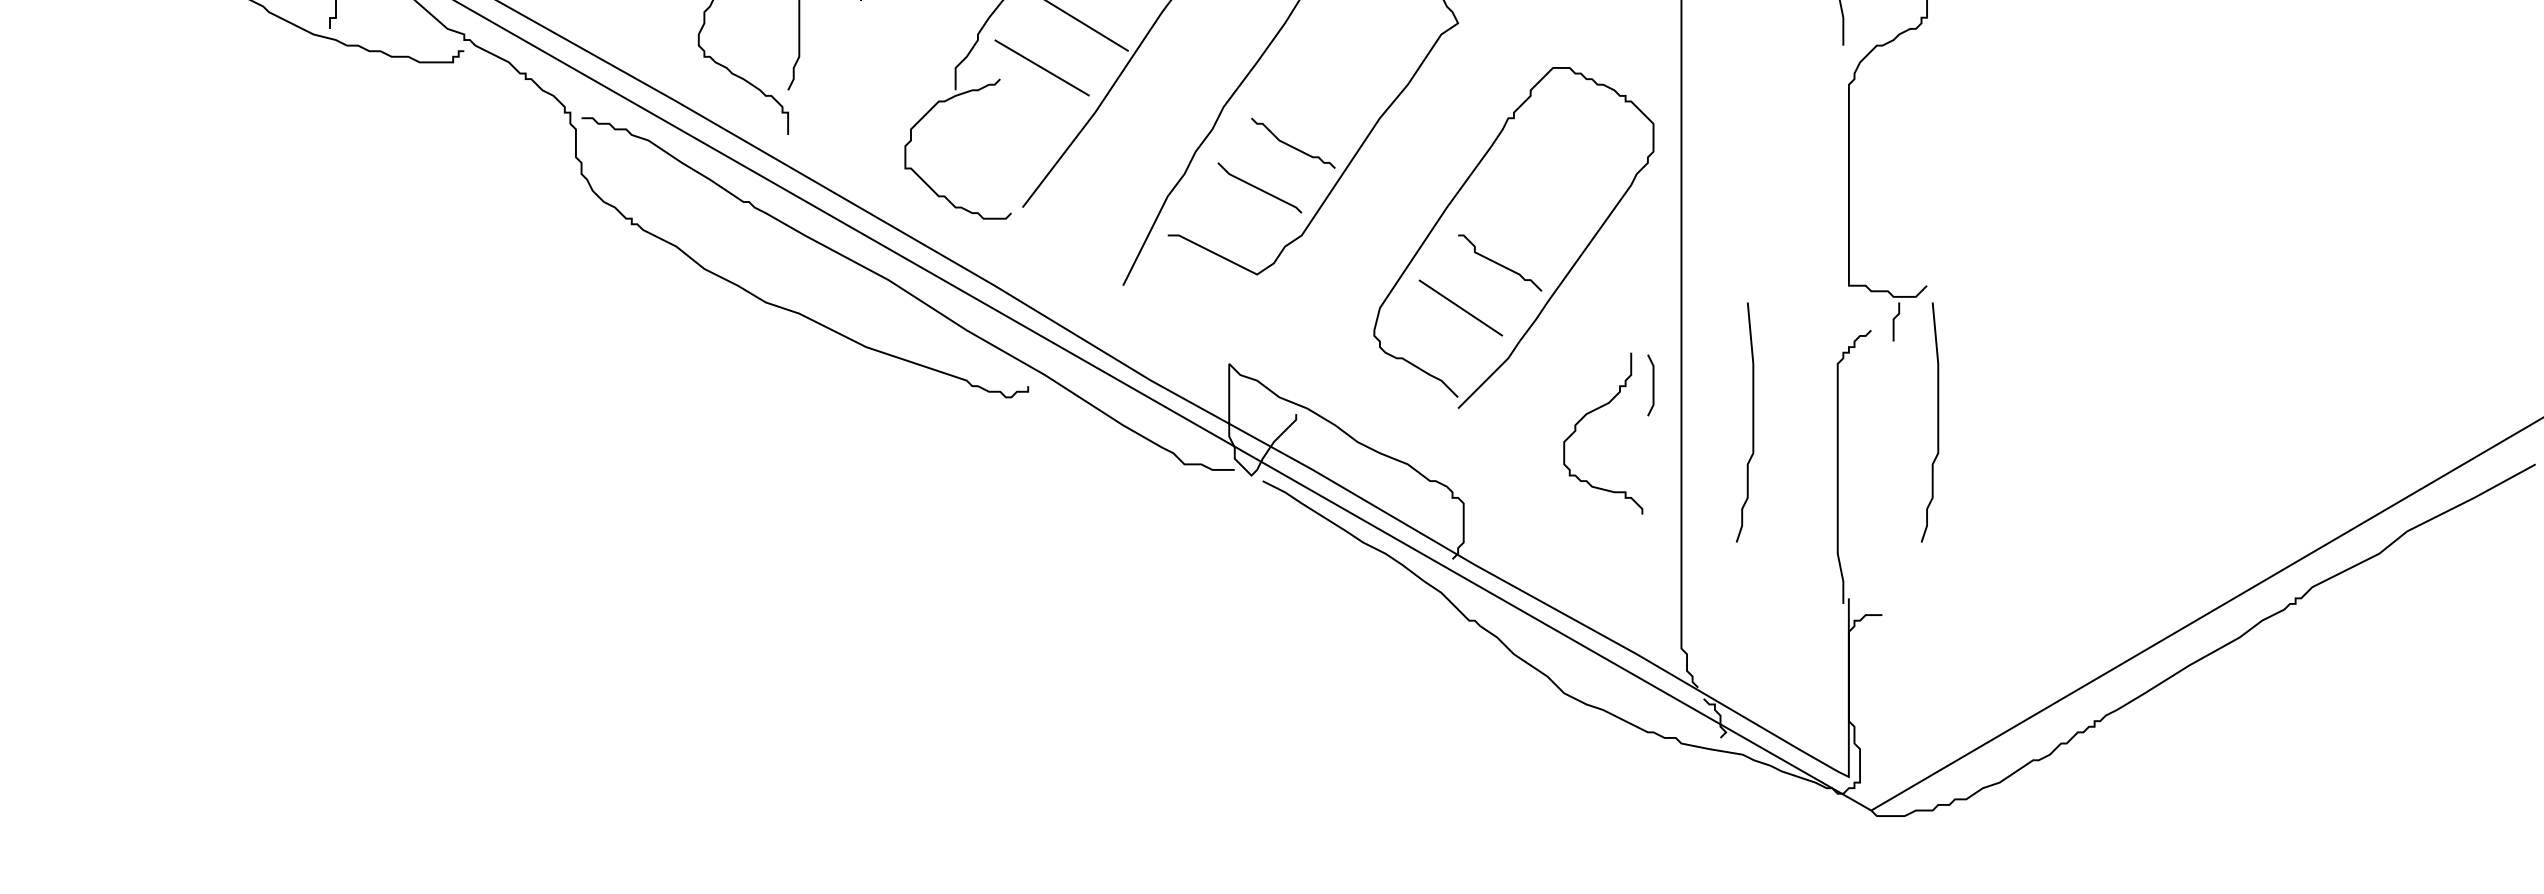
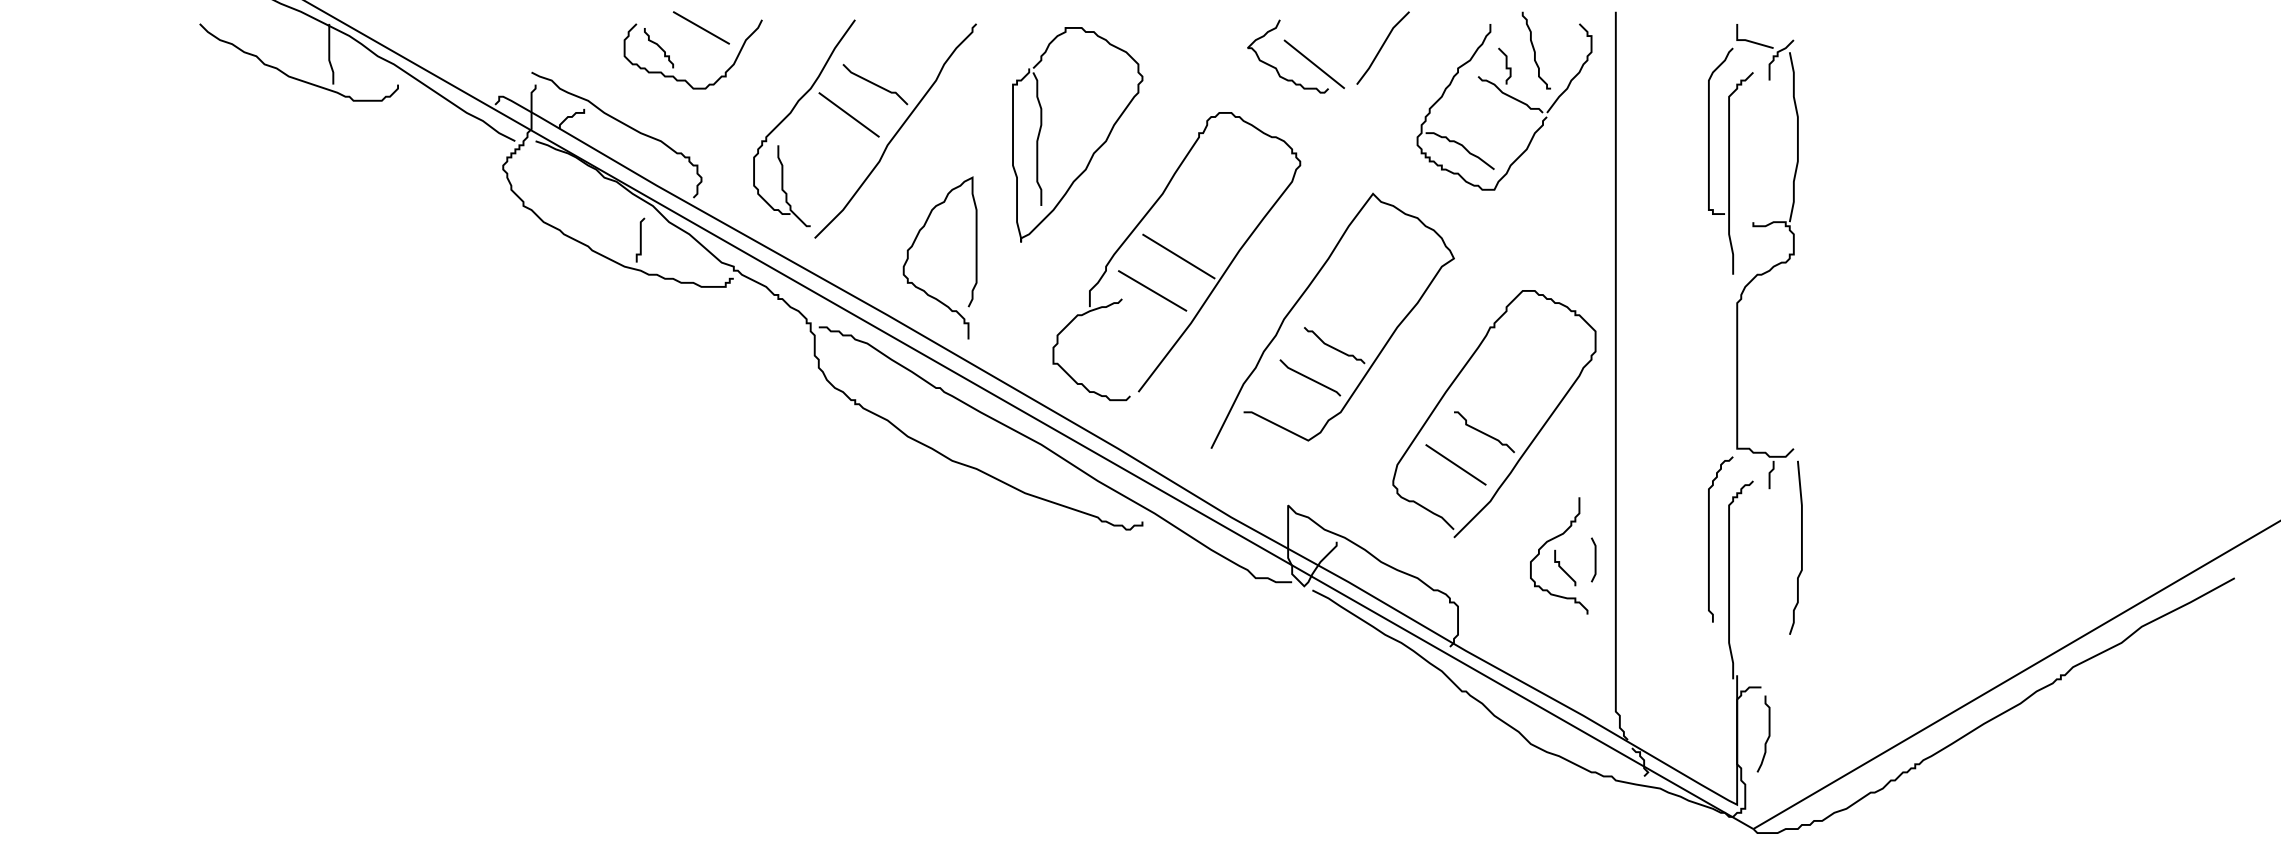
curve: (1652, 384) -> (1594, 559), moved
curve: (1810, 410) -> (1709, 539), added
curve: (1752, 422) -> (1667, 547), removed
curve: (1609, 451) -> (1563, 568), added
curve: (1892, 678) -> (1768, 733), added

